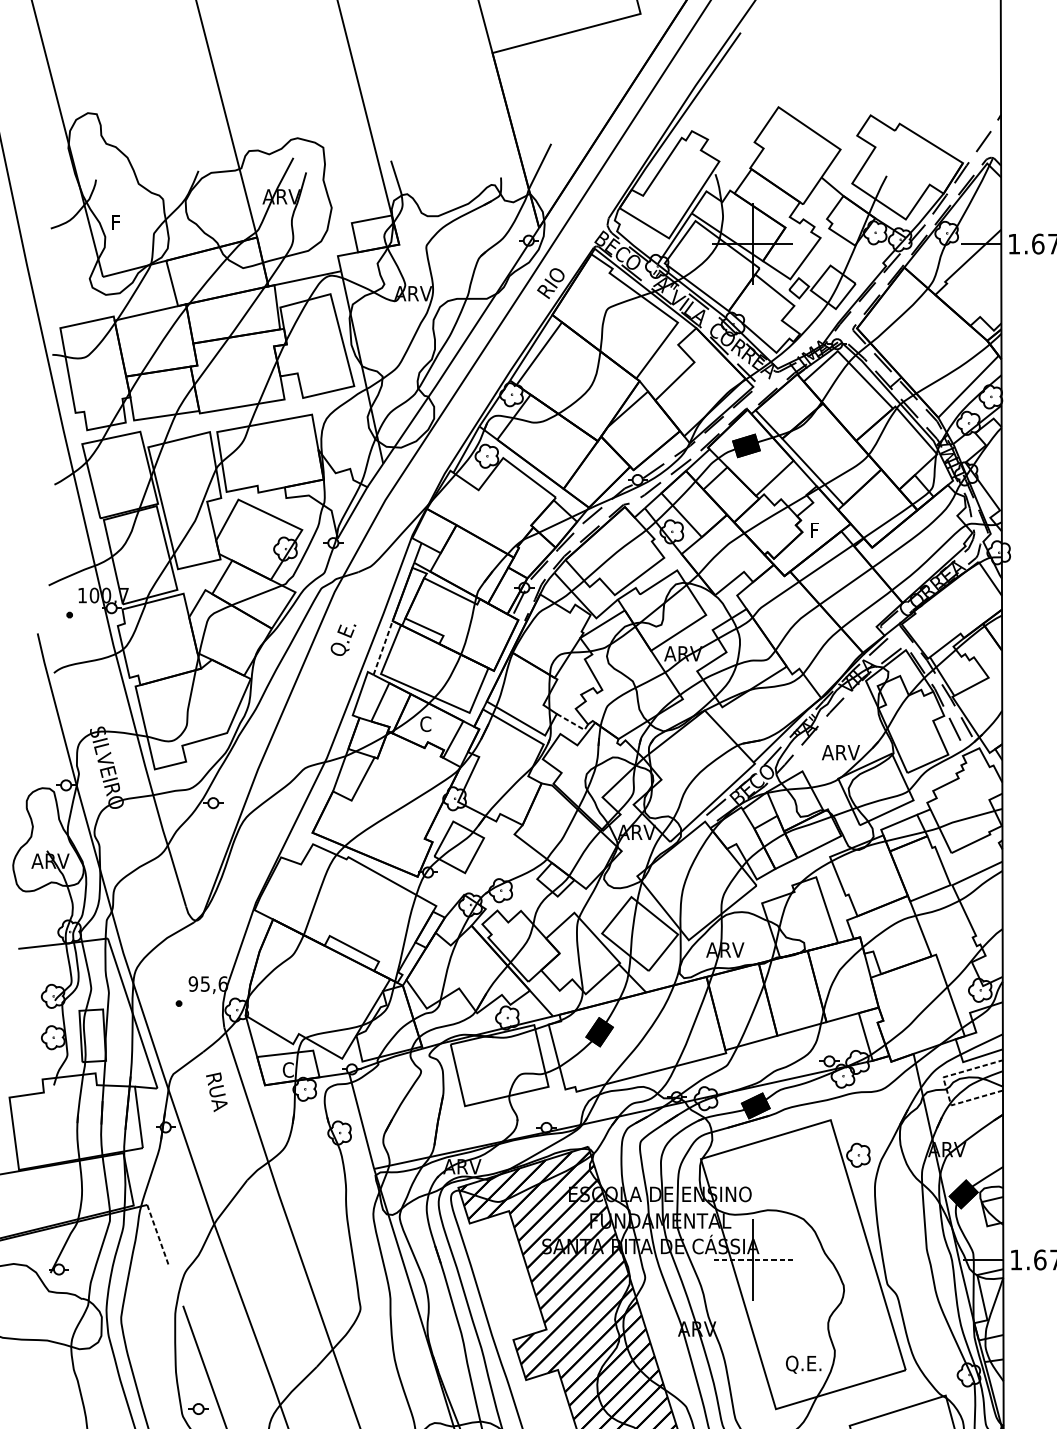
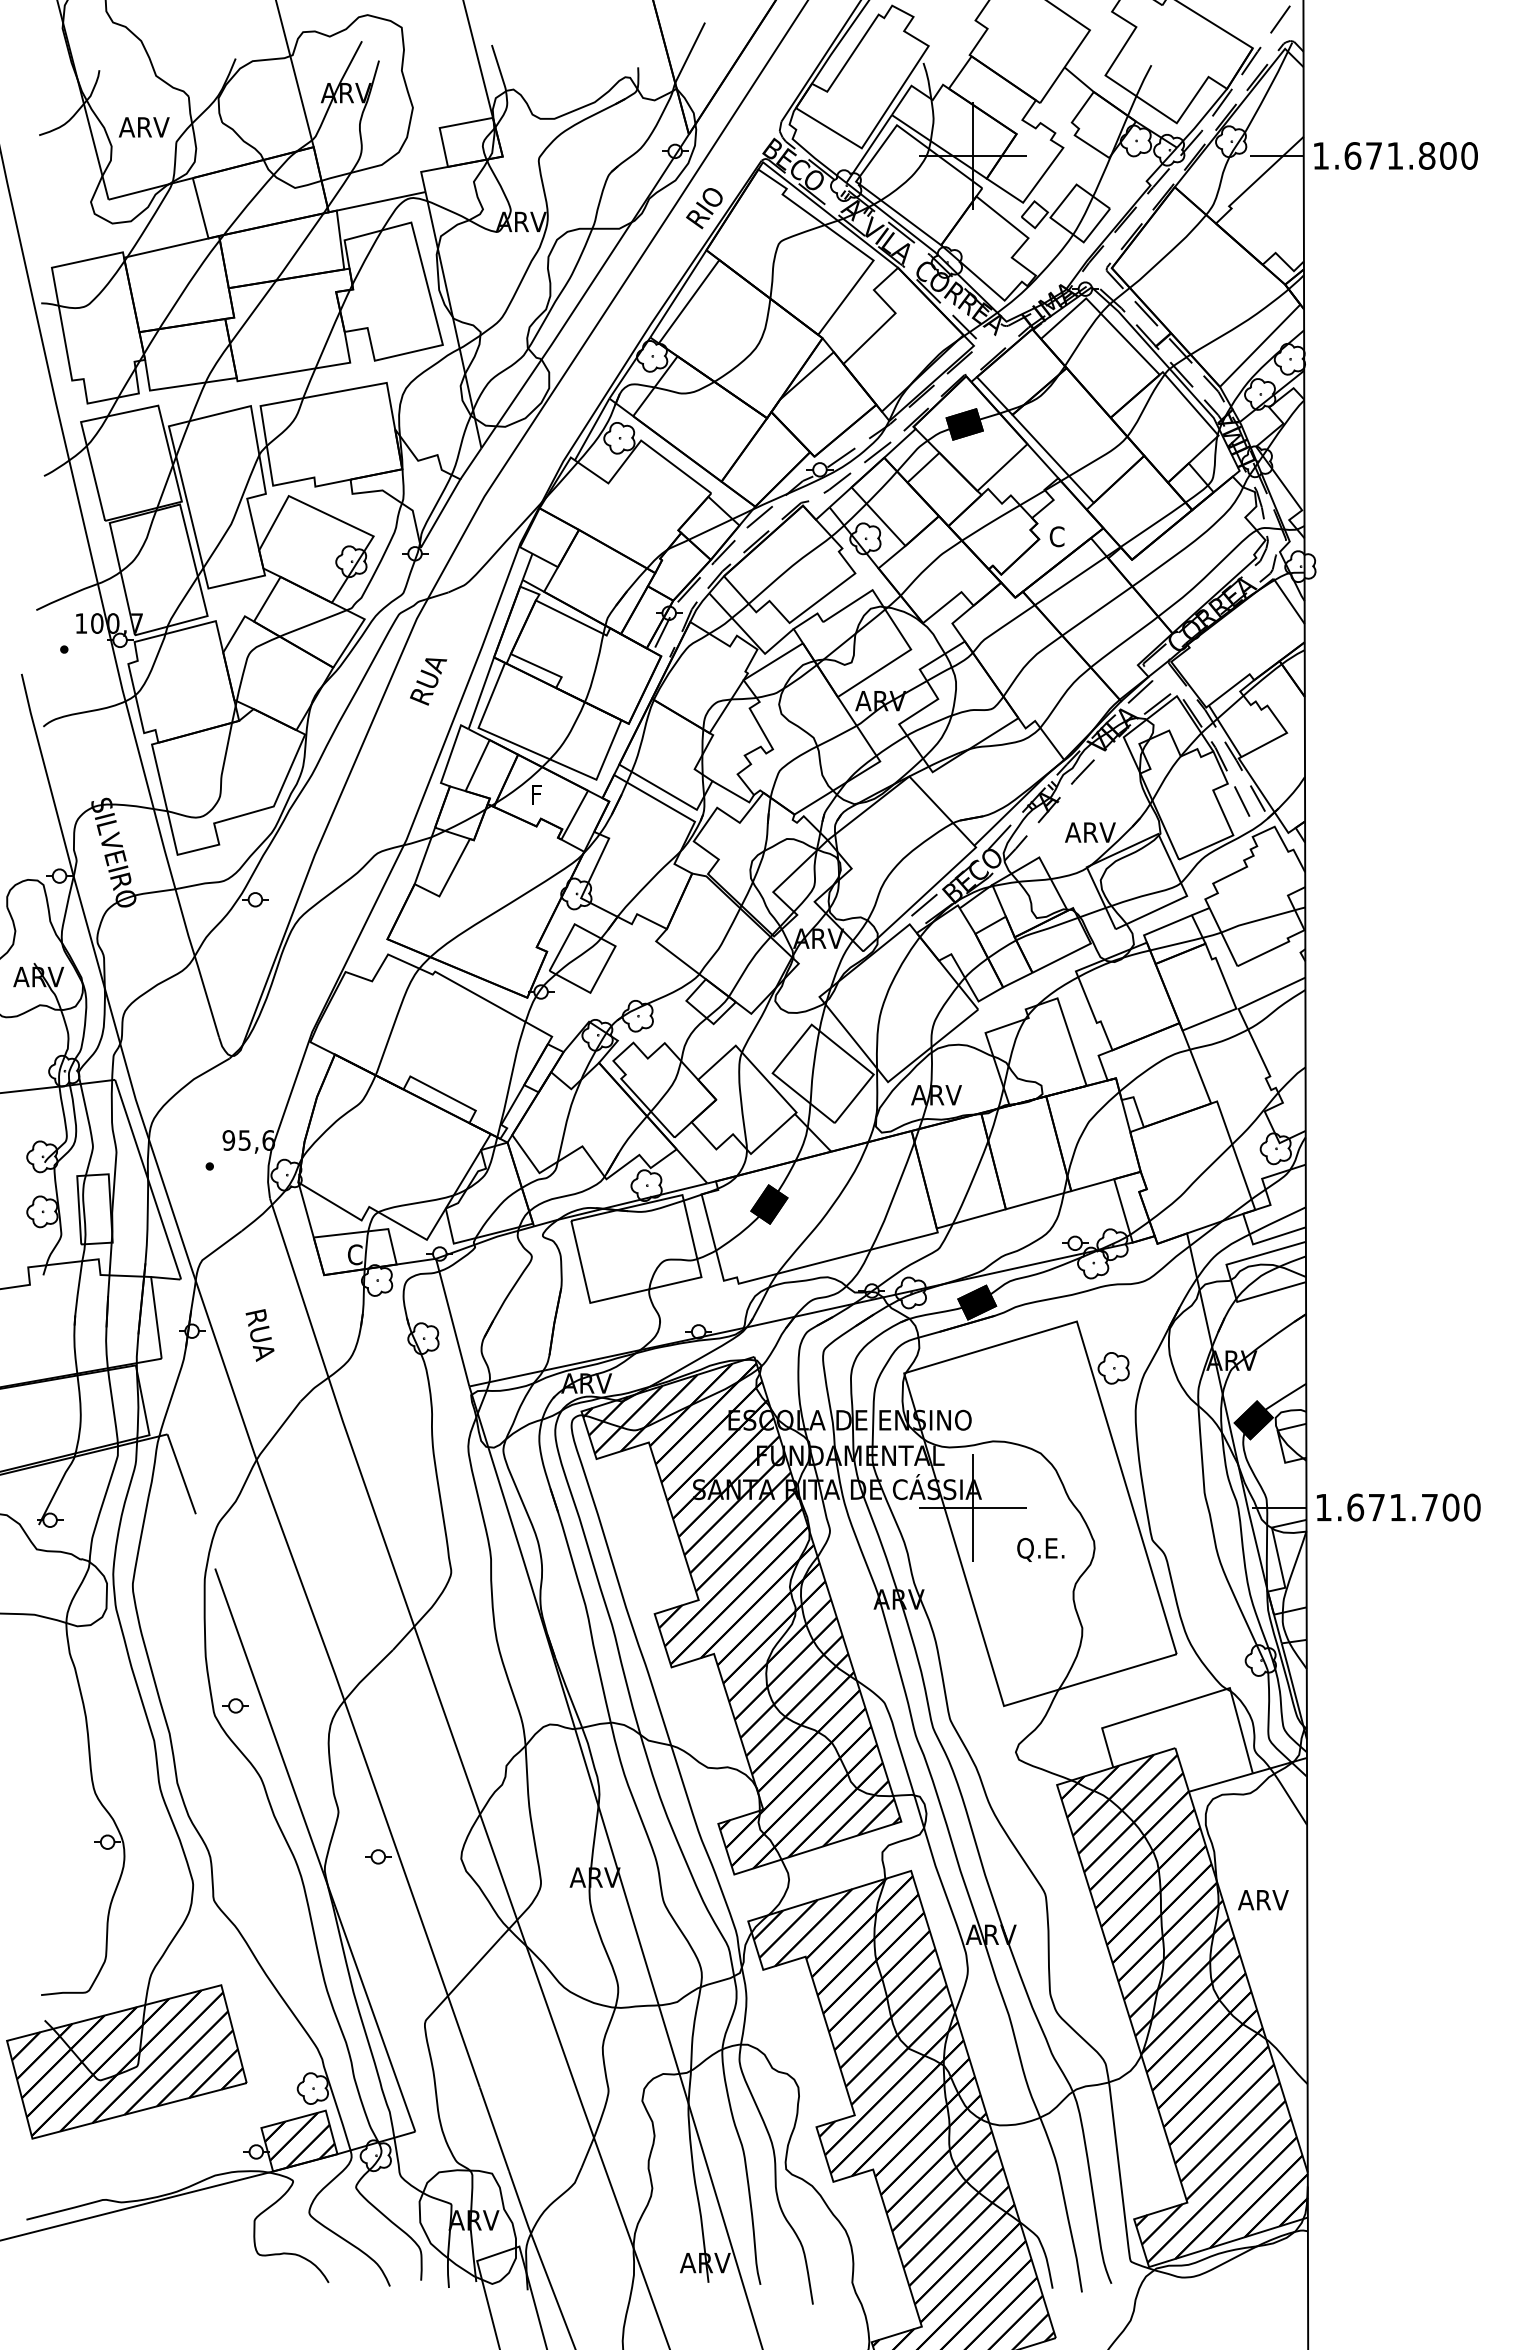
text: (129, 222) -> (143, 127), F -> ARV
text: (815, 530) -> (1056, 536), F -> C
text: (343, 639) -> (428, 681), Q.E. -> RUA
line: (383, 647) -> (481, 692), dashed -> solid
text: (425, 724) -> (537, 794), C -> F
line: (574, 724) -> (735, 794), dashed -> solid
line: (946, 1087) -> (1230, 1278), dashed -> solid
text: (216, 1092) -> (259, 1335), moved
line: (157, 1235) -> (181, 1474), dashed -> solid
line: (752, 1259) -> (972, 1507), dashed -> solid
text: (803, 1364) -> (1040, 1549), moved

